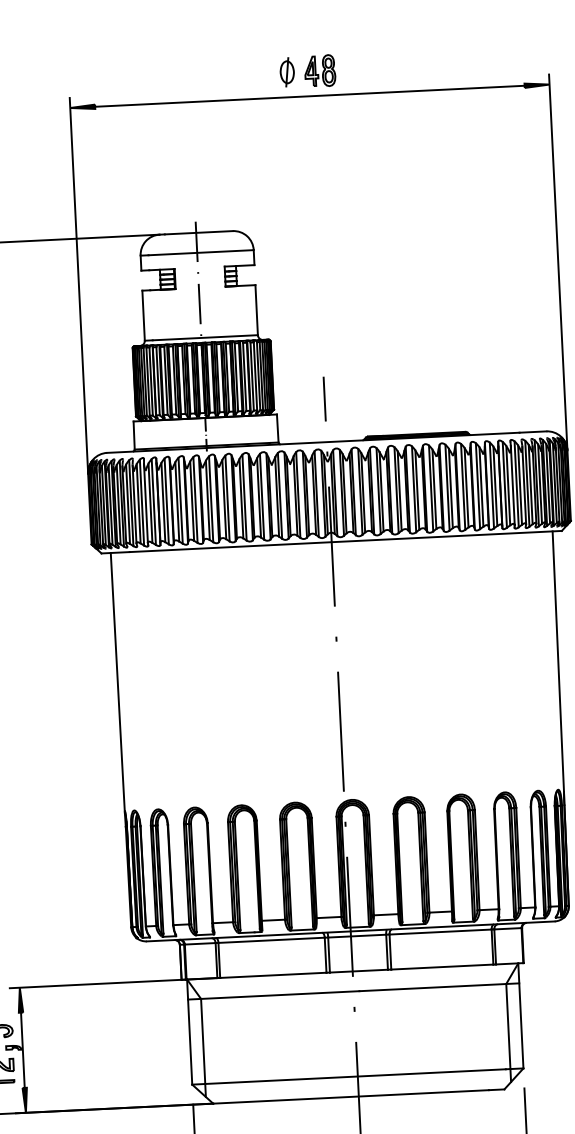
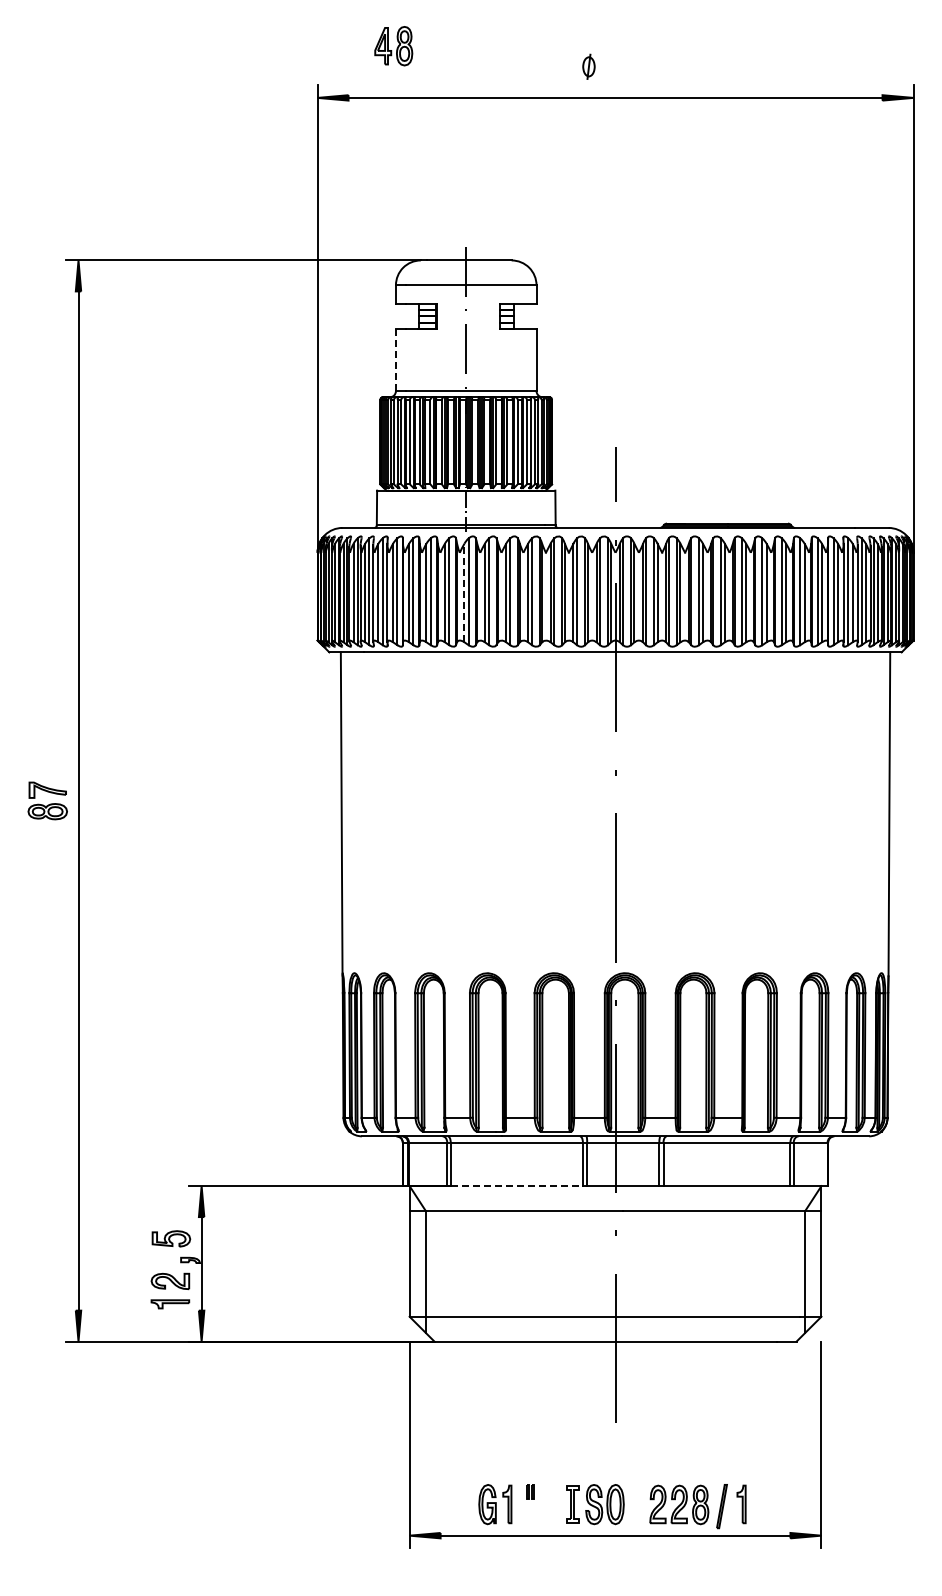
part: (319, 71) -> (393, 46), moved
part: (286, 72) -> (588, 66), size x0.7
line: (143, 315) -> (395, 359), solid -> dashed
line: (207, 499) -> (464, 592), solid -> dashed
line: (273, 975) -> (517, 1186), solid -> dashed

